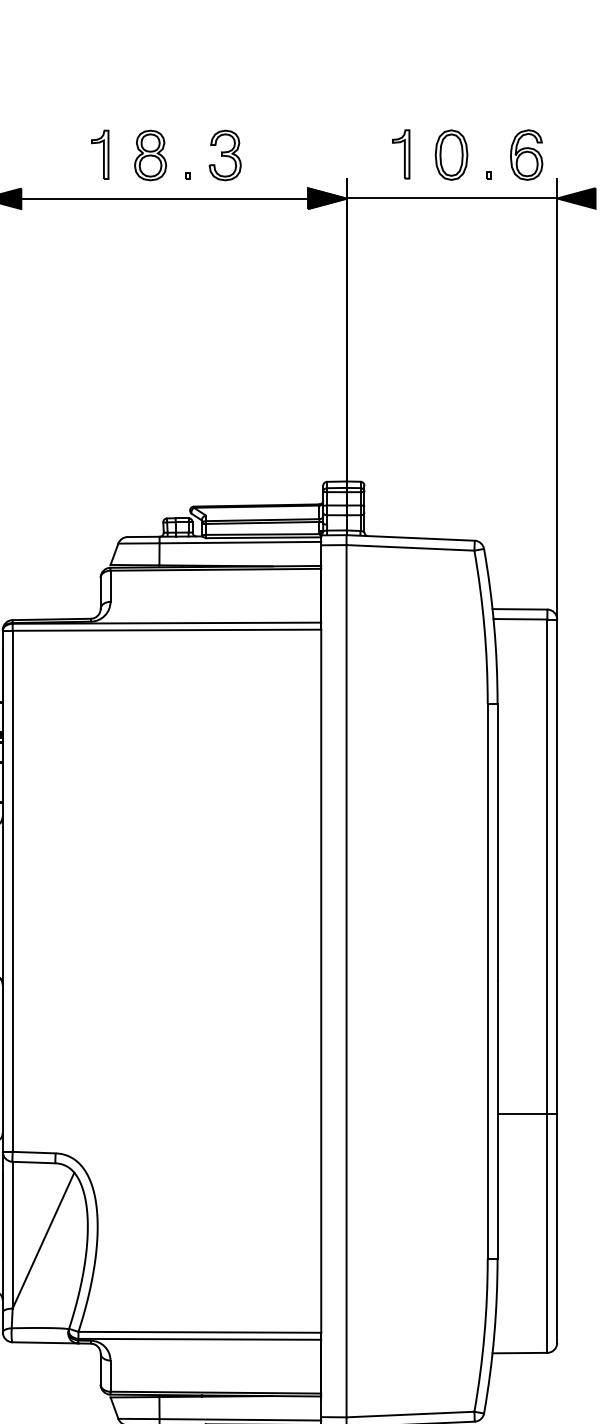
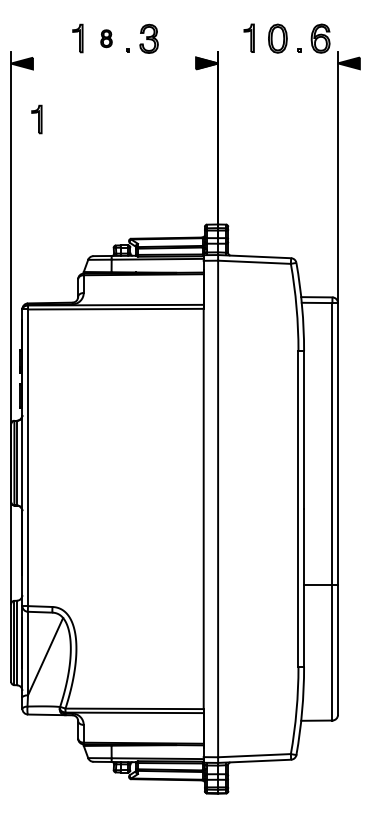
part: (150, 154) -> (106, 38), size x0.6
line: (164, 198) -> (114, 63), removed
line: (452, 198) -> (278, 63), removed
part: (27, 297) -> (36, 119), added

